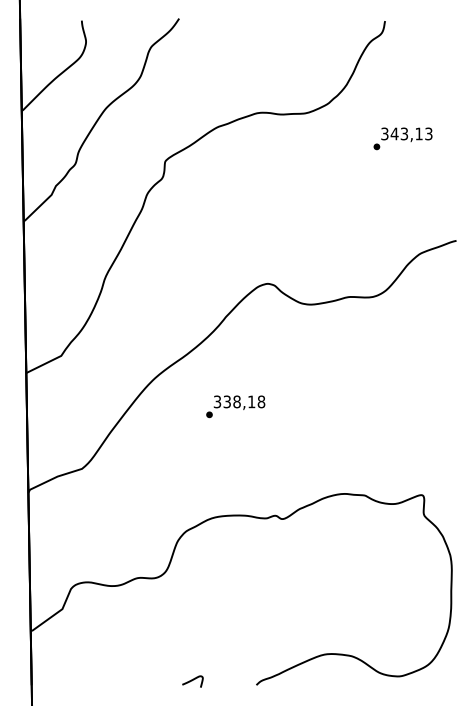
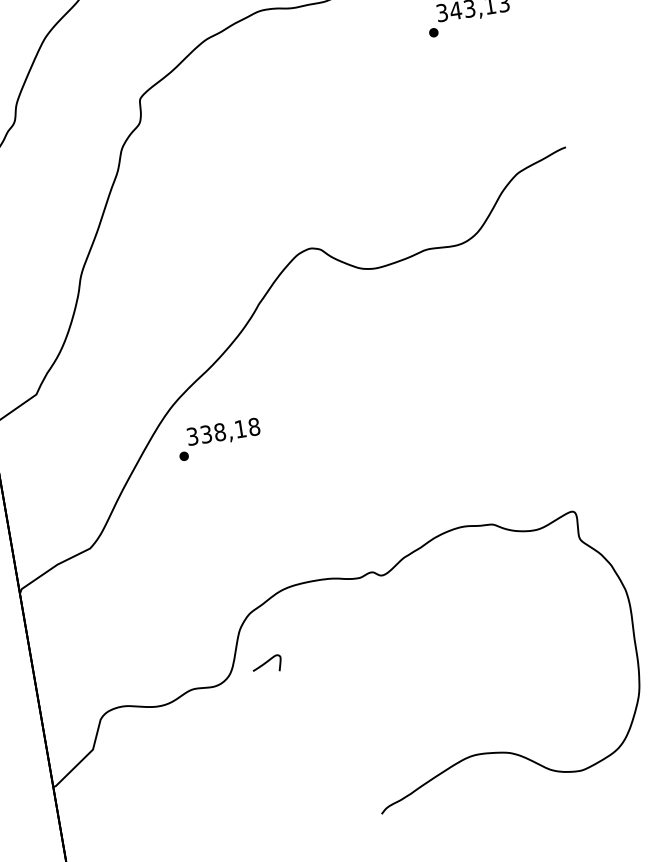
text: (235, 406) -> (218, 439), moved
part: (192, 681) -> (266, 664), moved

